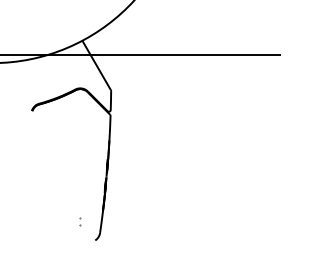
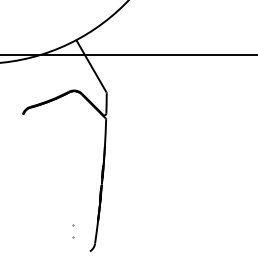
part: (80, 221) -> (74, 231), size x1.6

